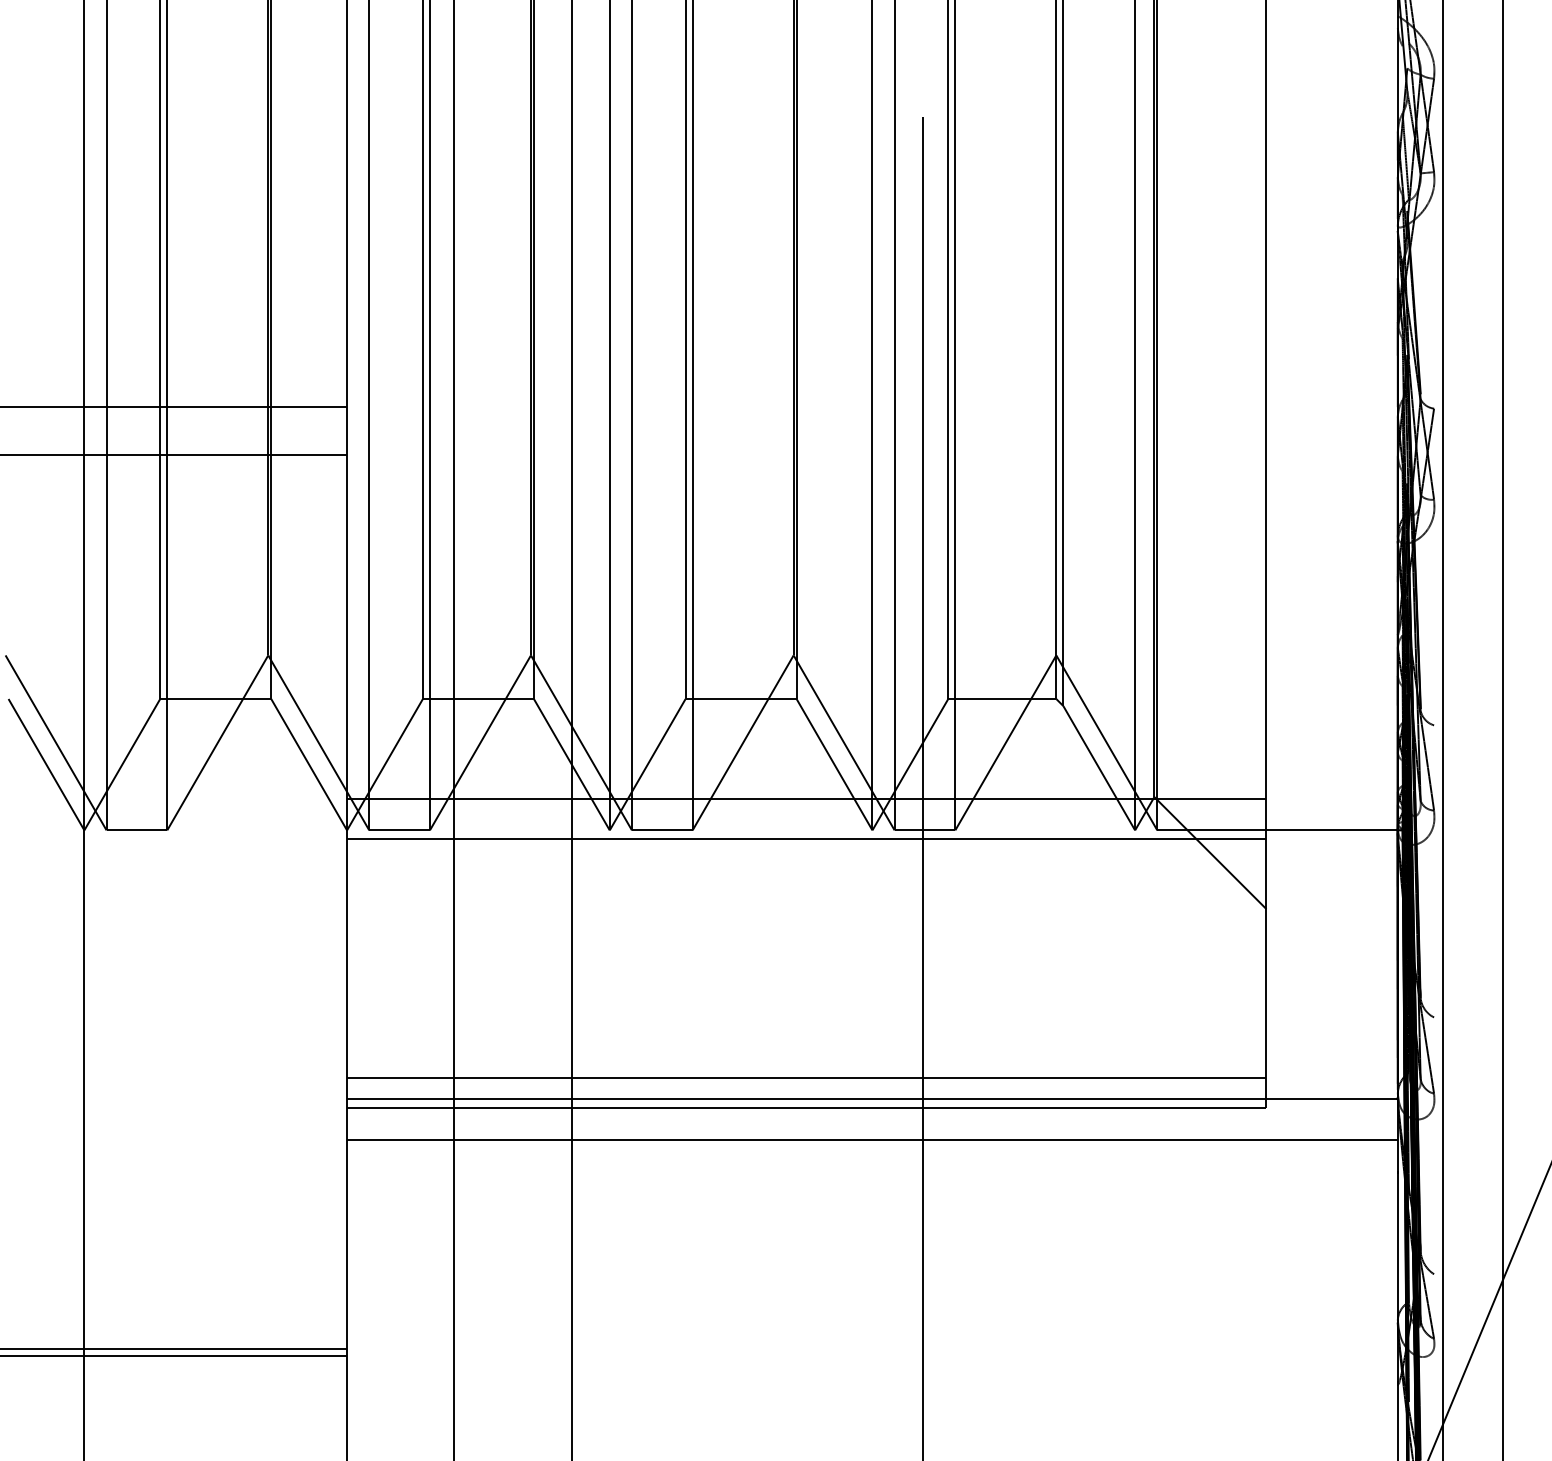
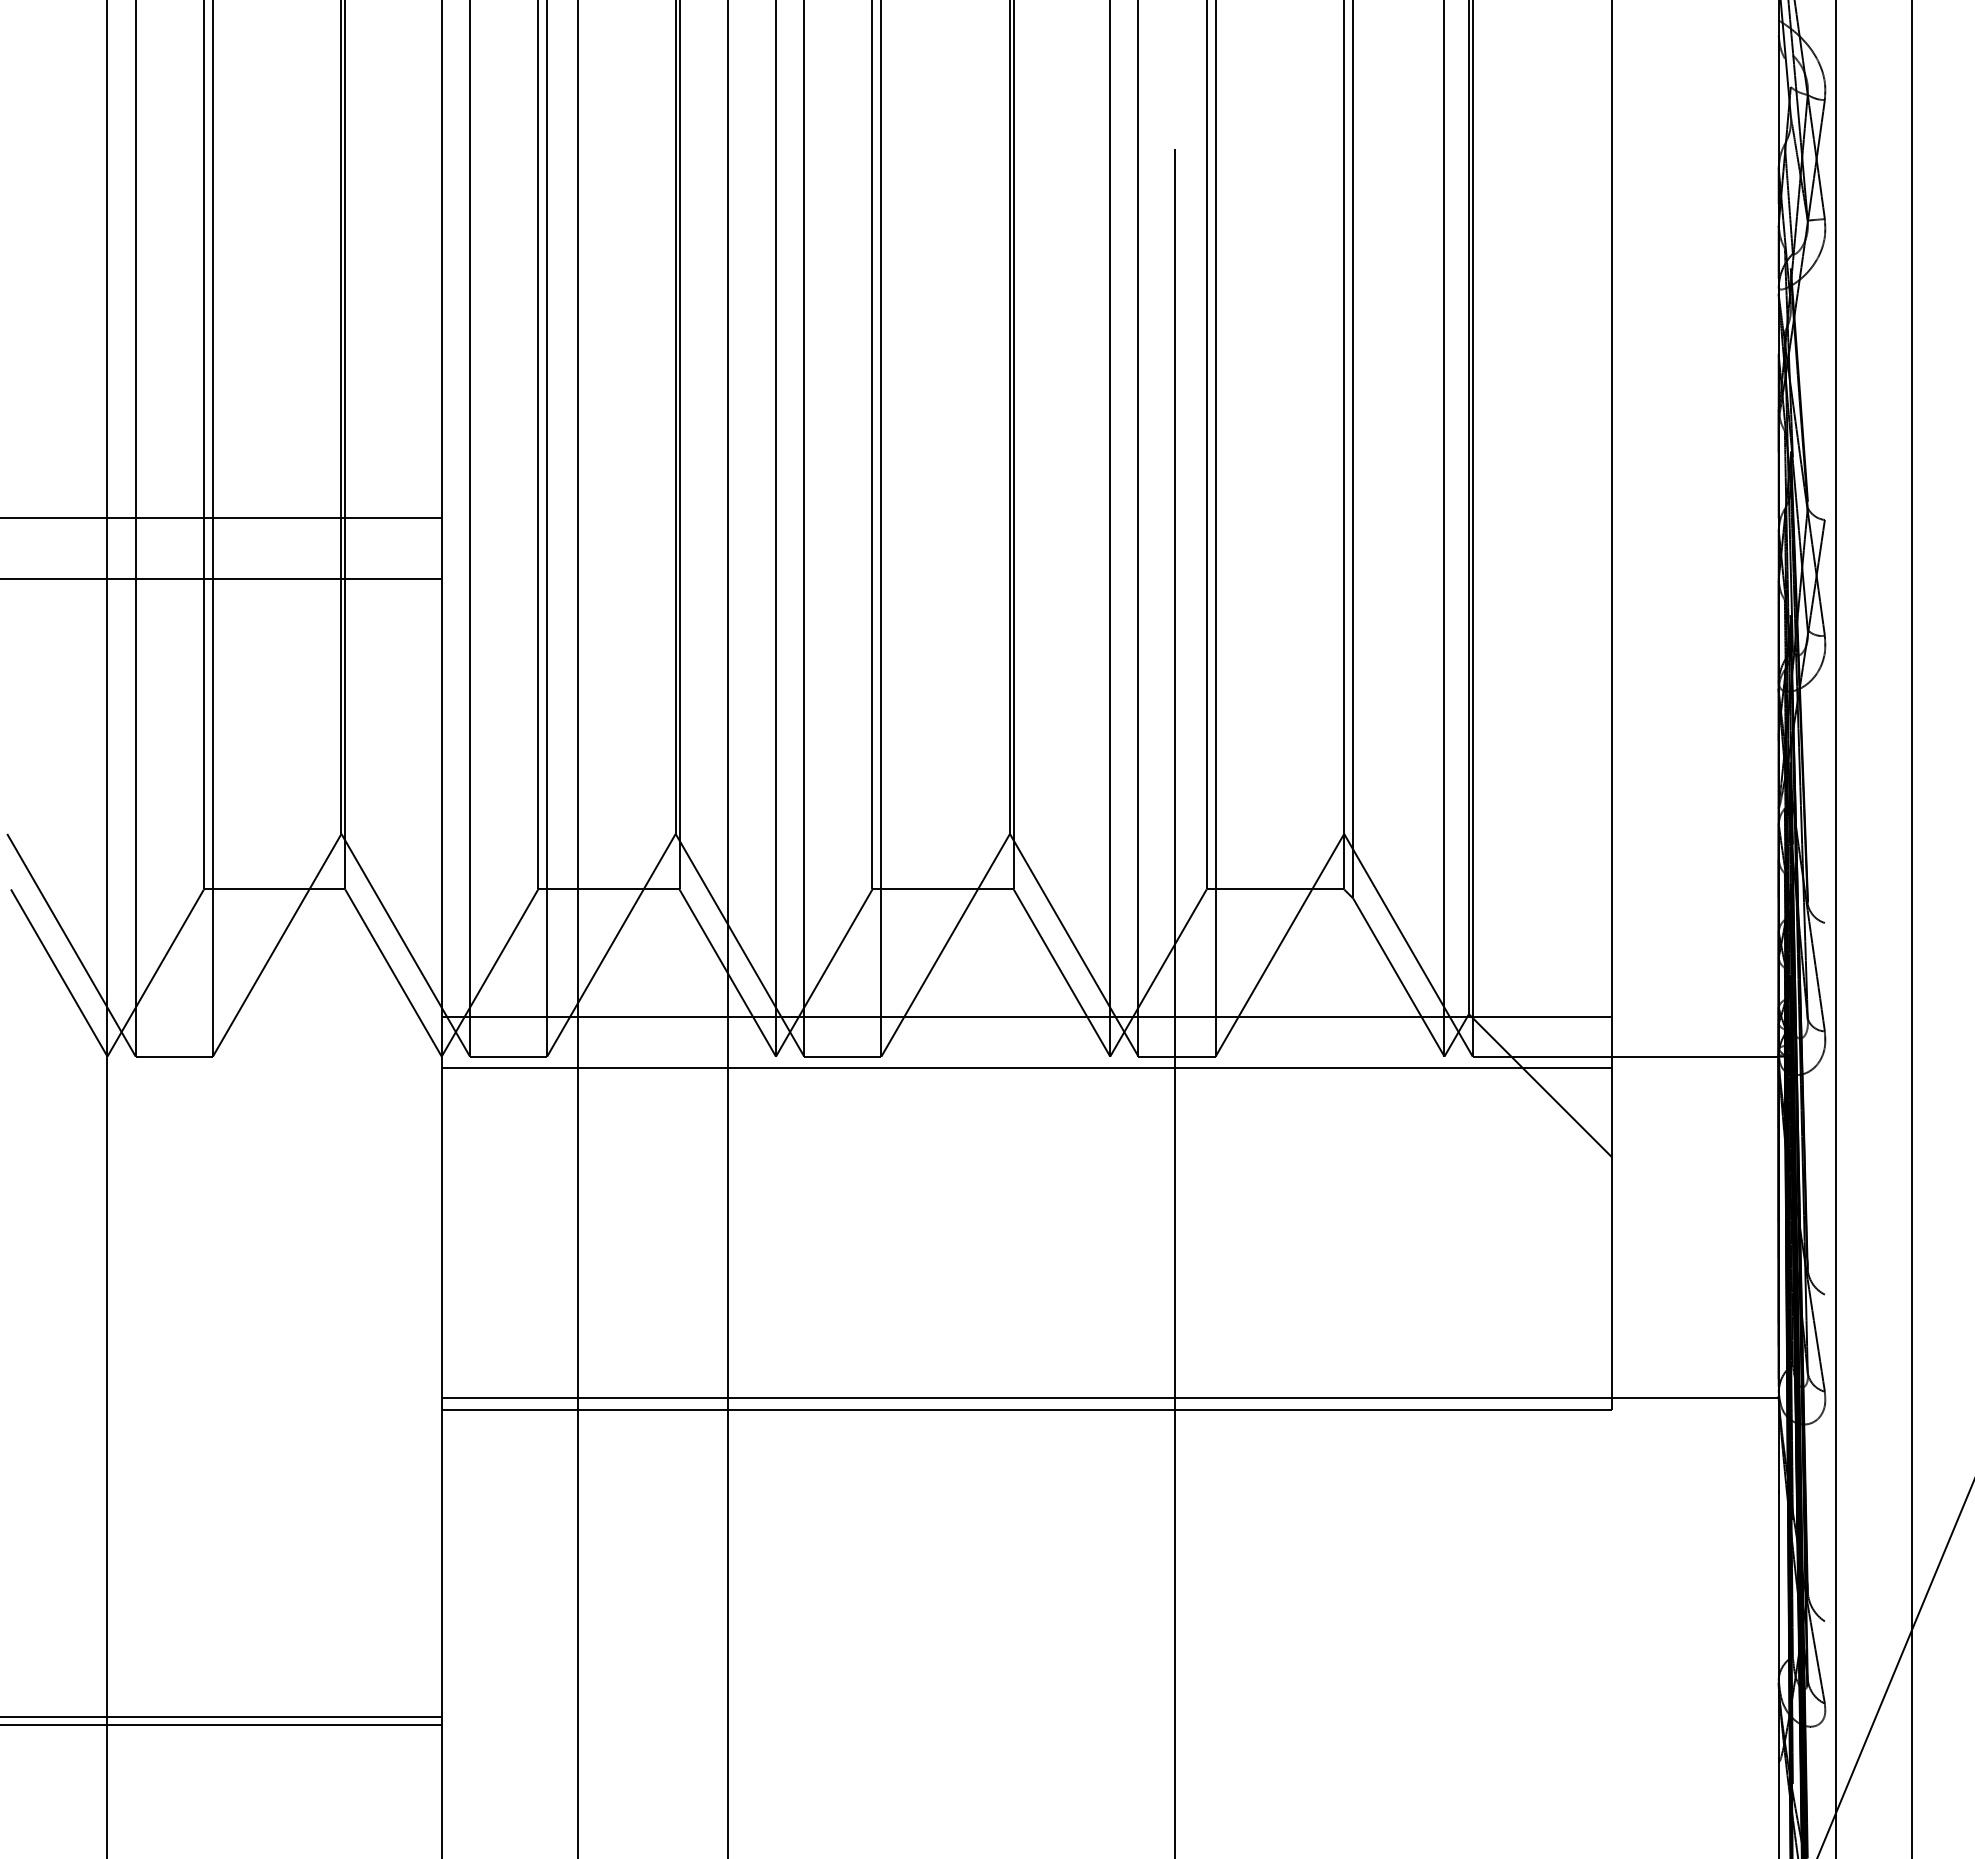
line: (806, 1077) -> (1026, 1371), removed
line: (871, 1139) -> (1109, 1450), removed

